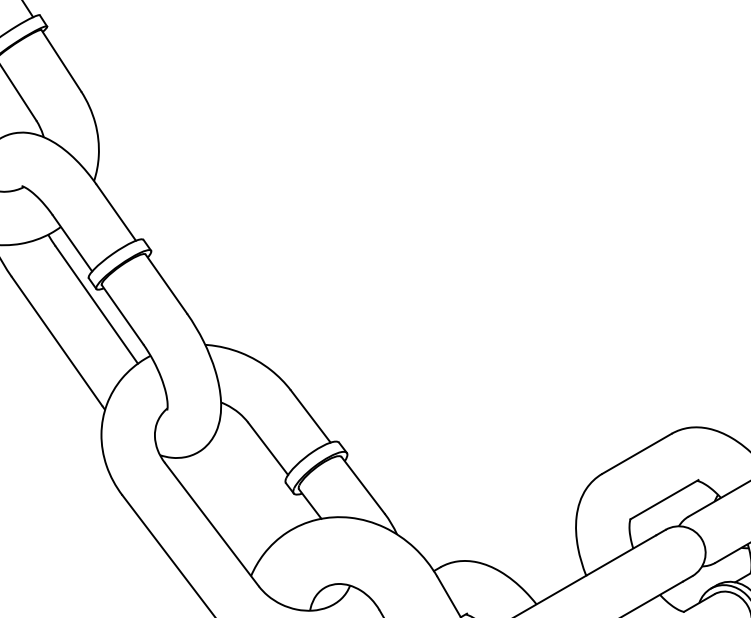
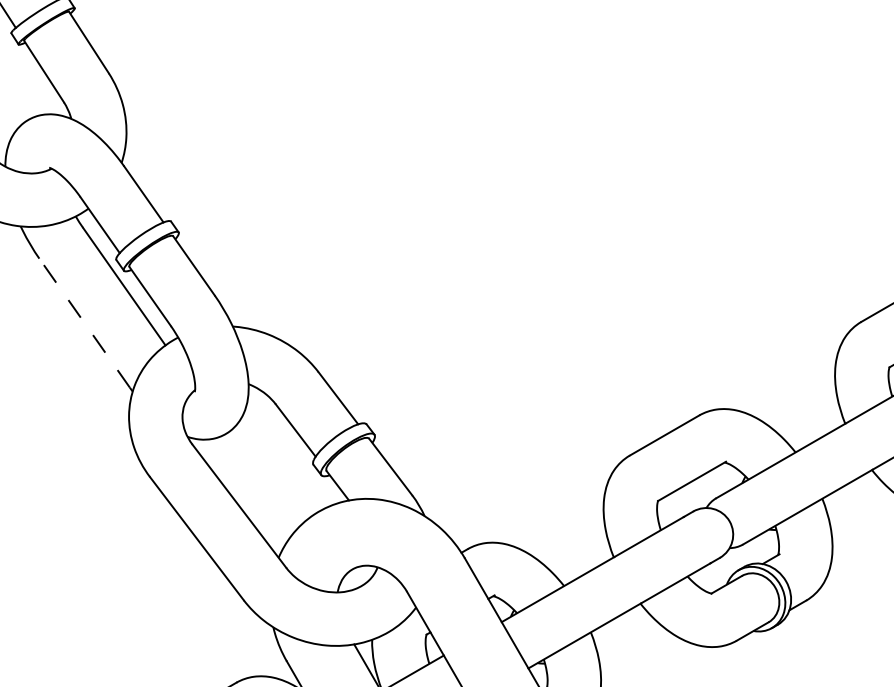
line: (56, 341) -> (84, 323), solid -> dashed

